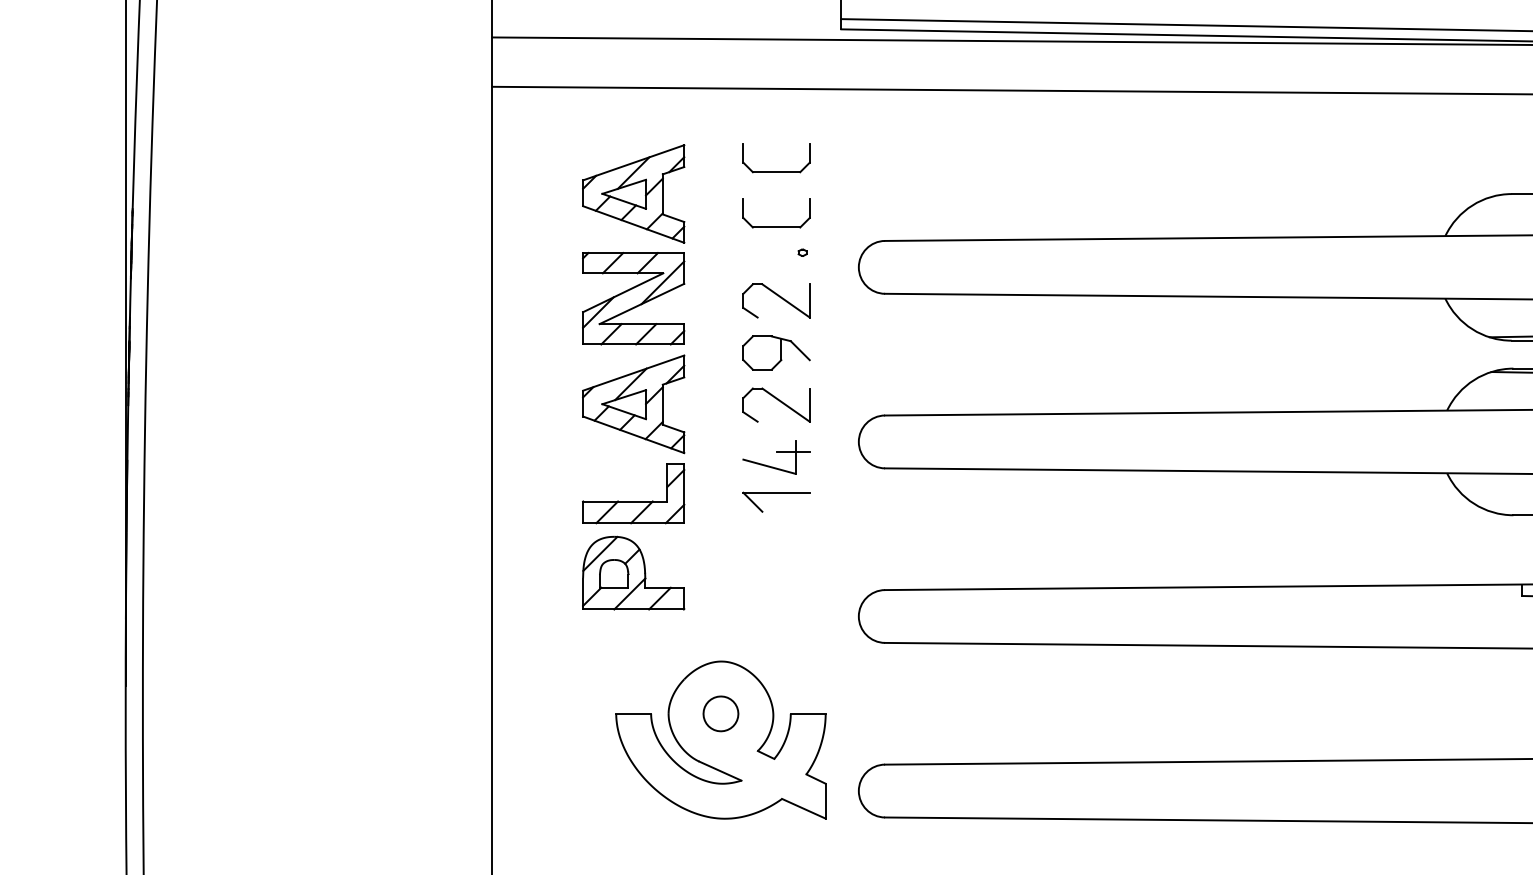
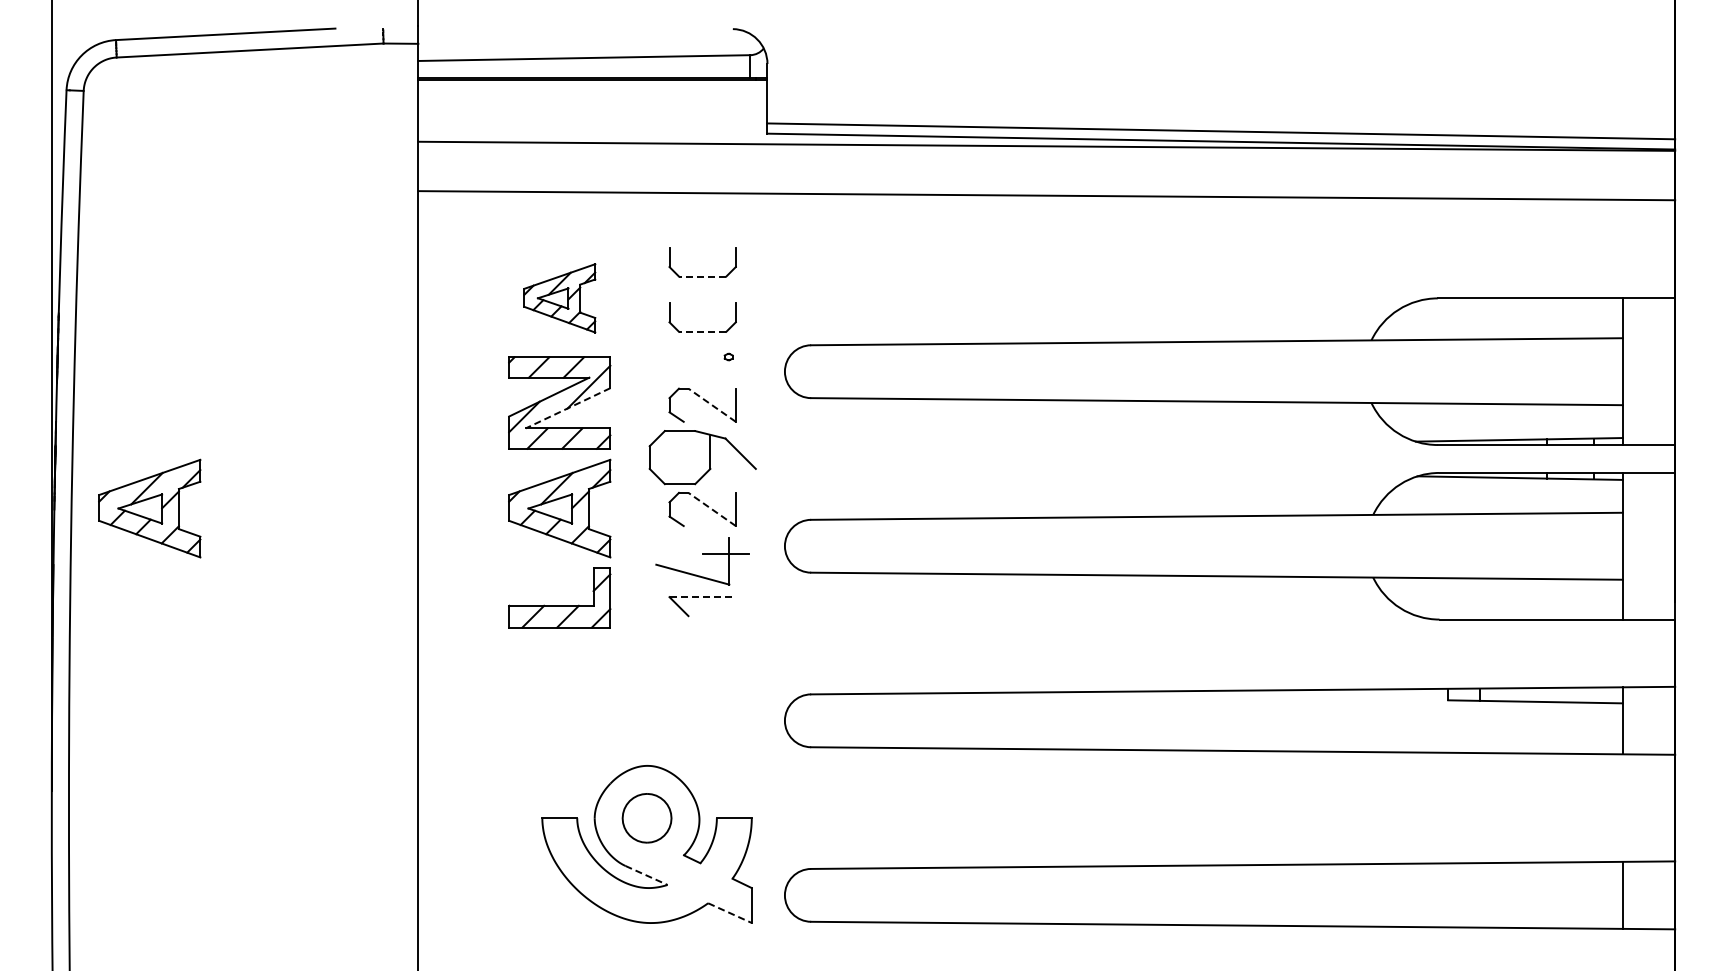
line: (776, 172) -> (702, 276), solid -> dashed
part: (633, 194) -> (559, 298), size x0.7
line: (776, 227) -> (702, 331), solid -> dashed
line: (786, 301) -> (712, 405), solid -> dashed
line: (642, 304) -> (568, 408), solid -> dashed
part: (776, 352) -> (702, 456), size x1.6
part: (223, 404) -> (149, 508), added
line: (786, 405) -> (712, 509), solid -> dashed
part: (776, 457) -> (702, 561), size x1.4
line: (777, 493) -> (703, 597), solid -> dashed
part: (633, 573) -> (559, 677), removed
part: (720, 713) -> (646, 817), size x1.4
line: (721, 771) -> (647, 875), solid -> dashed
line: (803, 809) -> (729, 913), solid -> dashed

